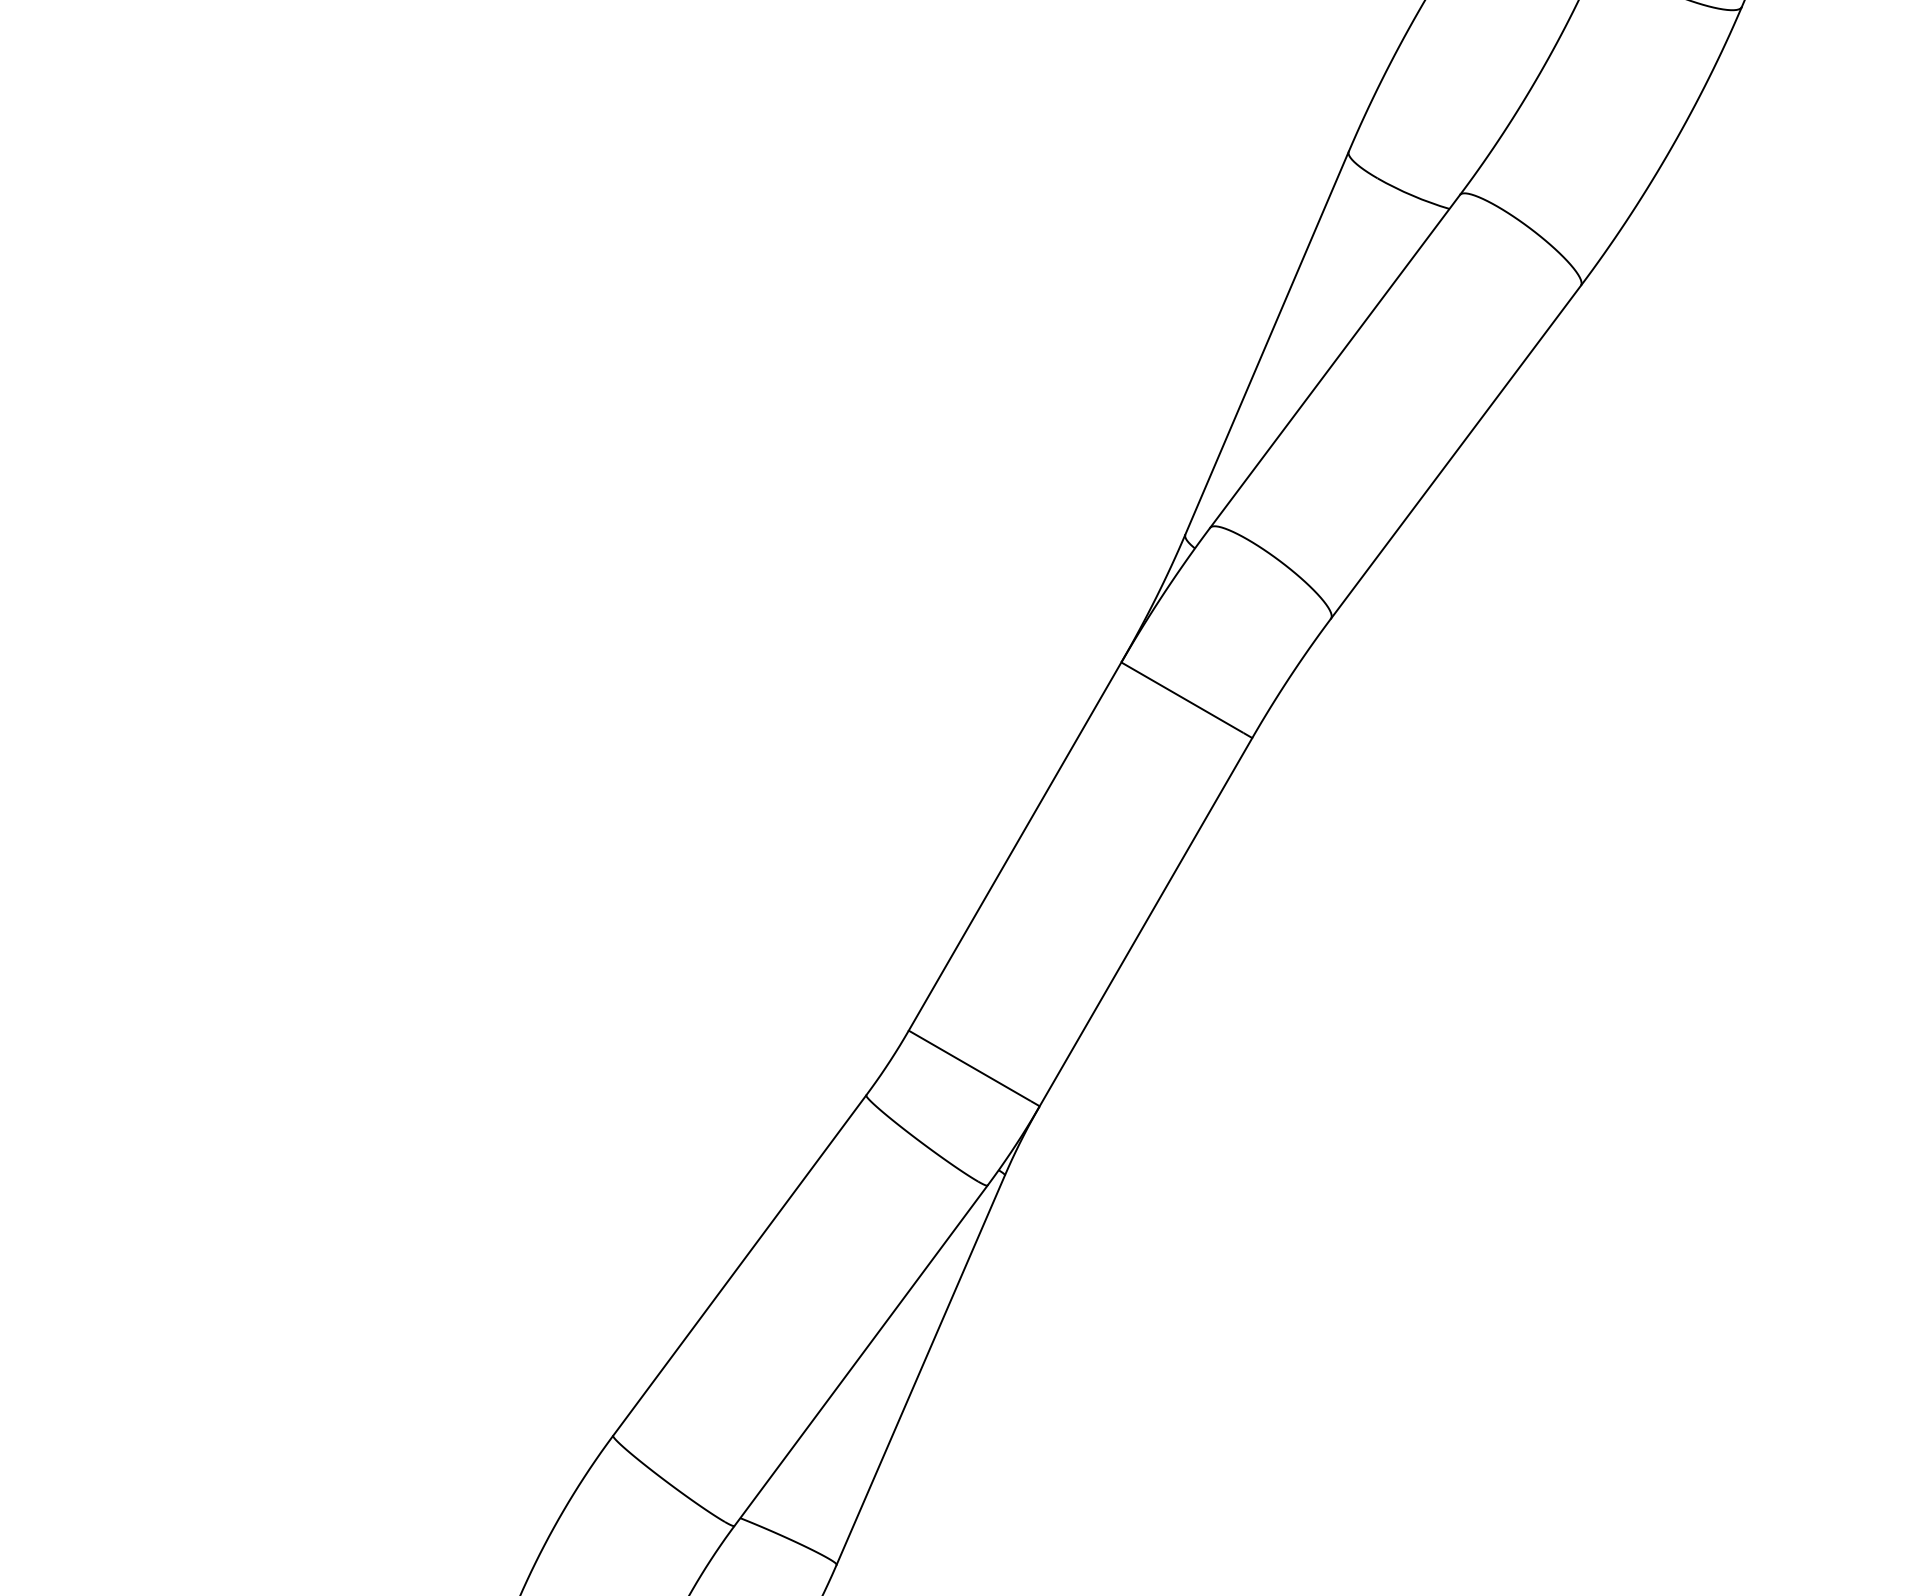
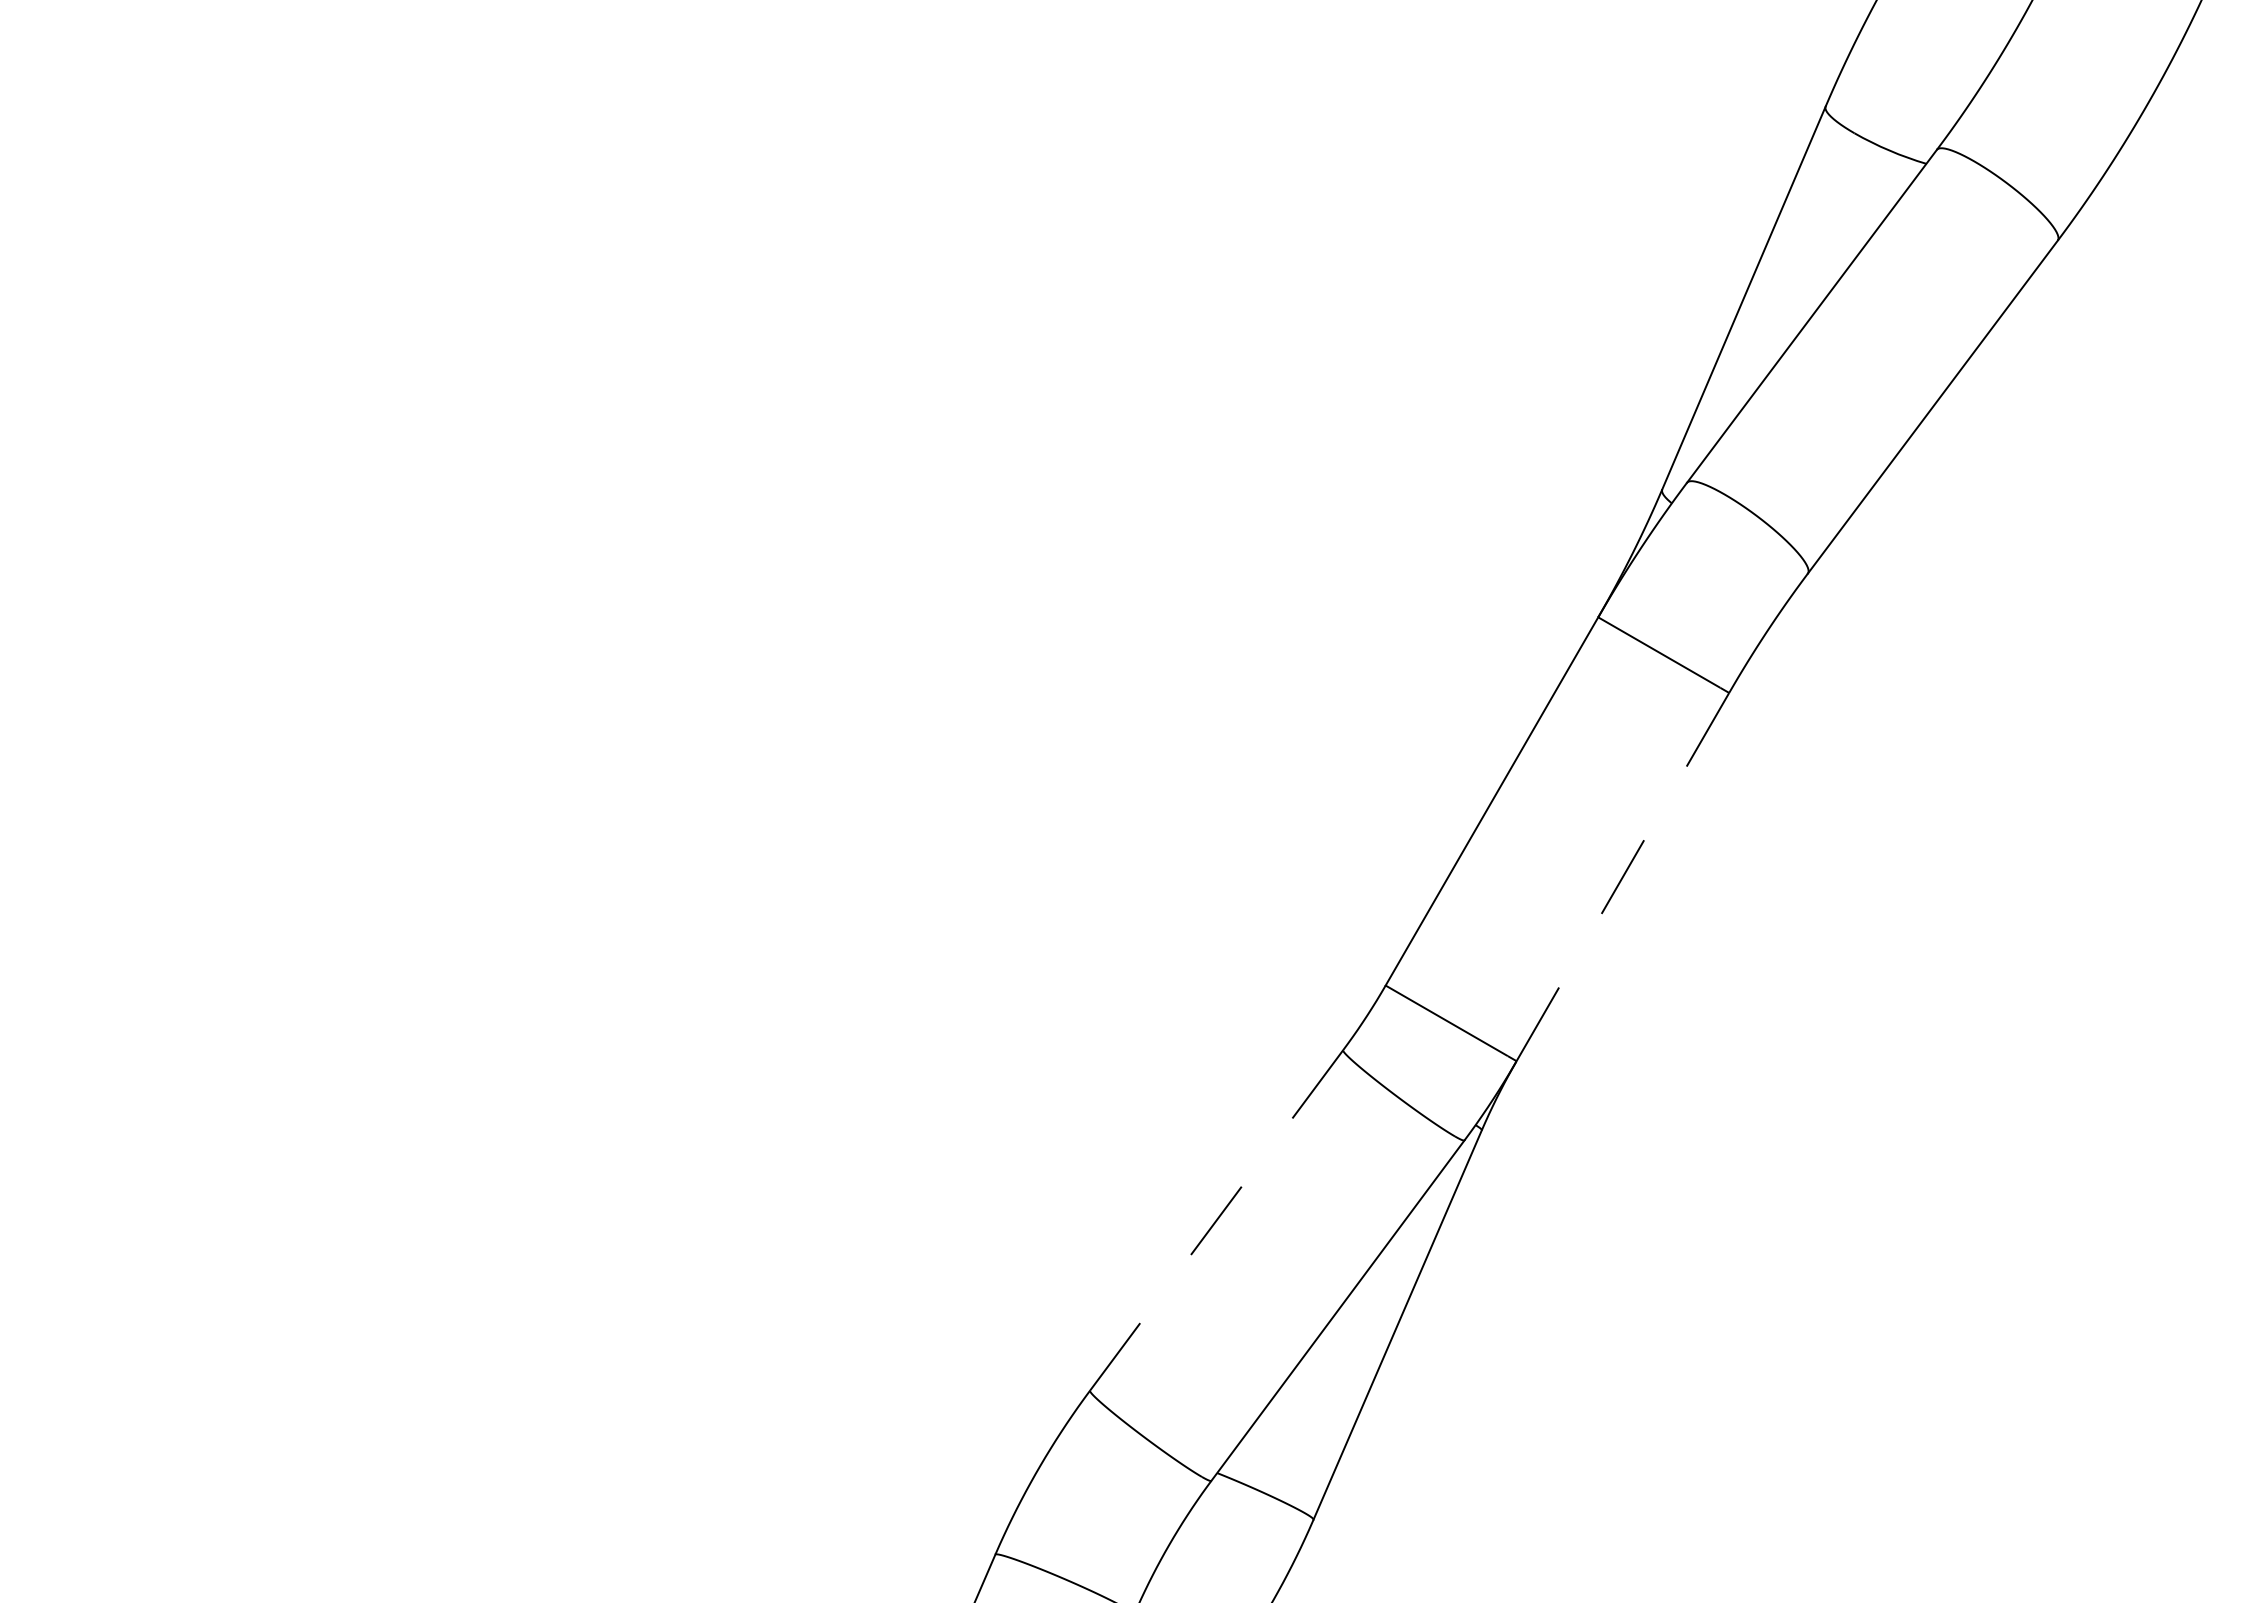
line: (1145, 922) -> (1622, 877), solid -> dashed
line: (739, 1265) -> (1216, 1220), solid -> dashed

